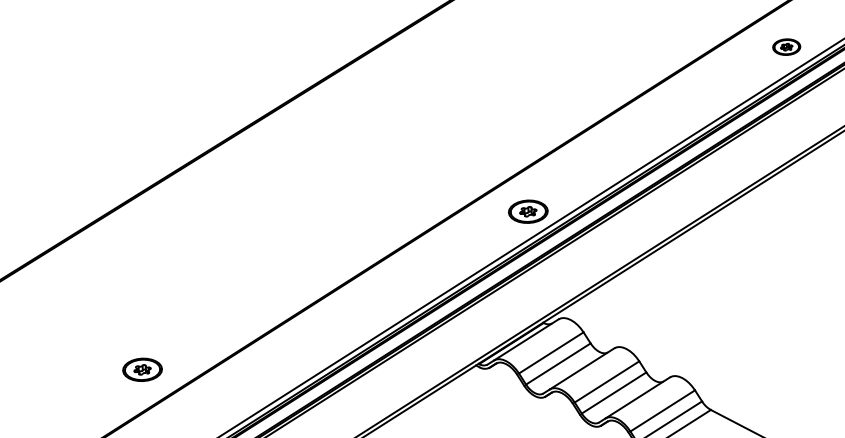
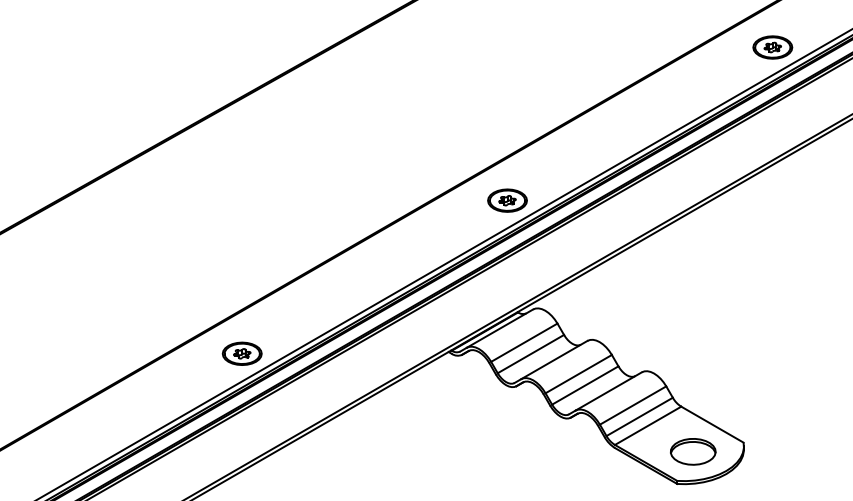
part: (786, 47) -> (772, 47), size x1.43
part: (141, 369) -> (241, 353), moved

